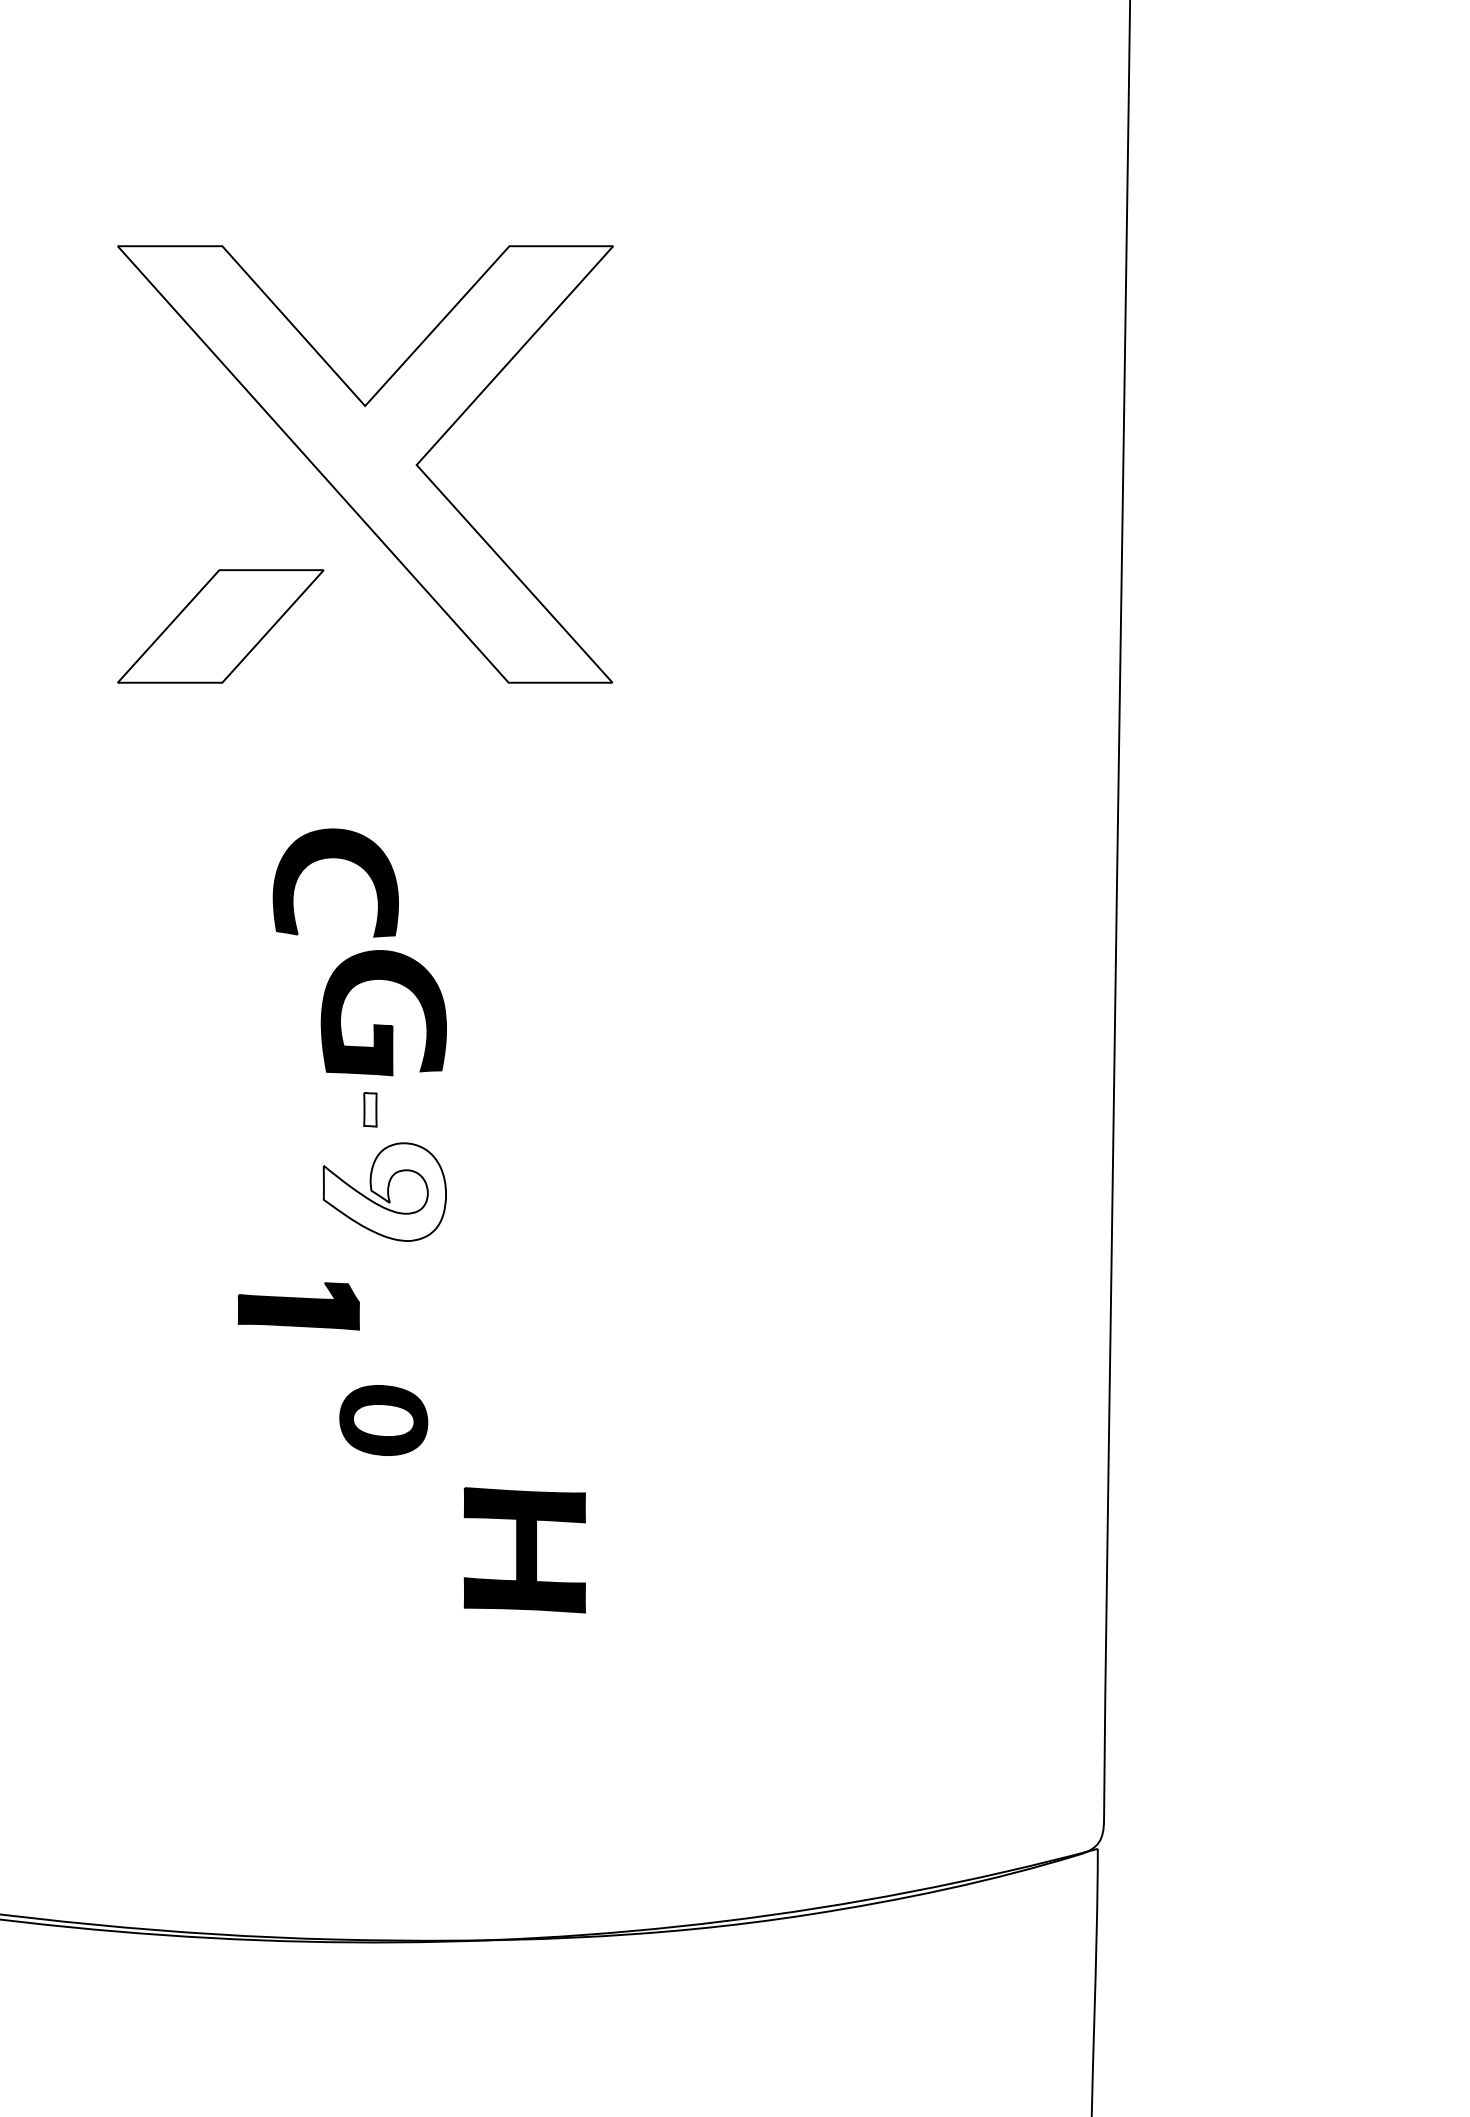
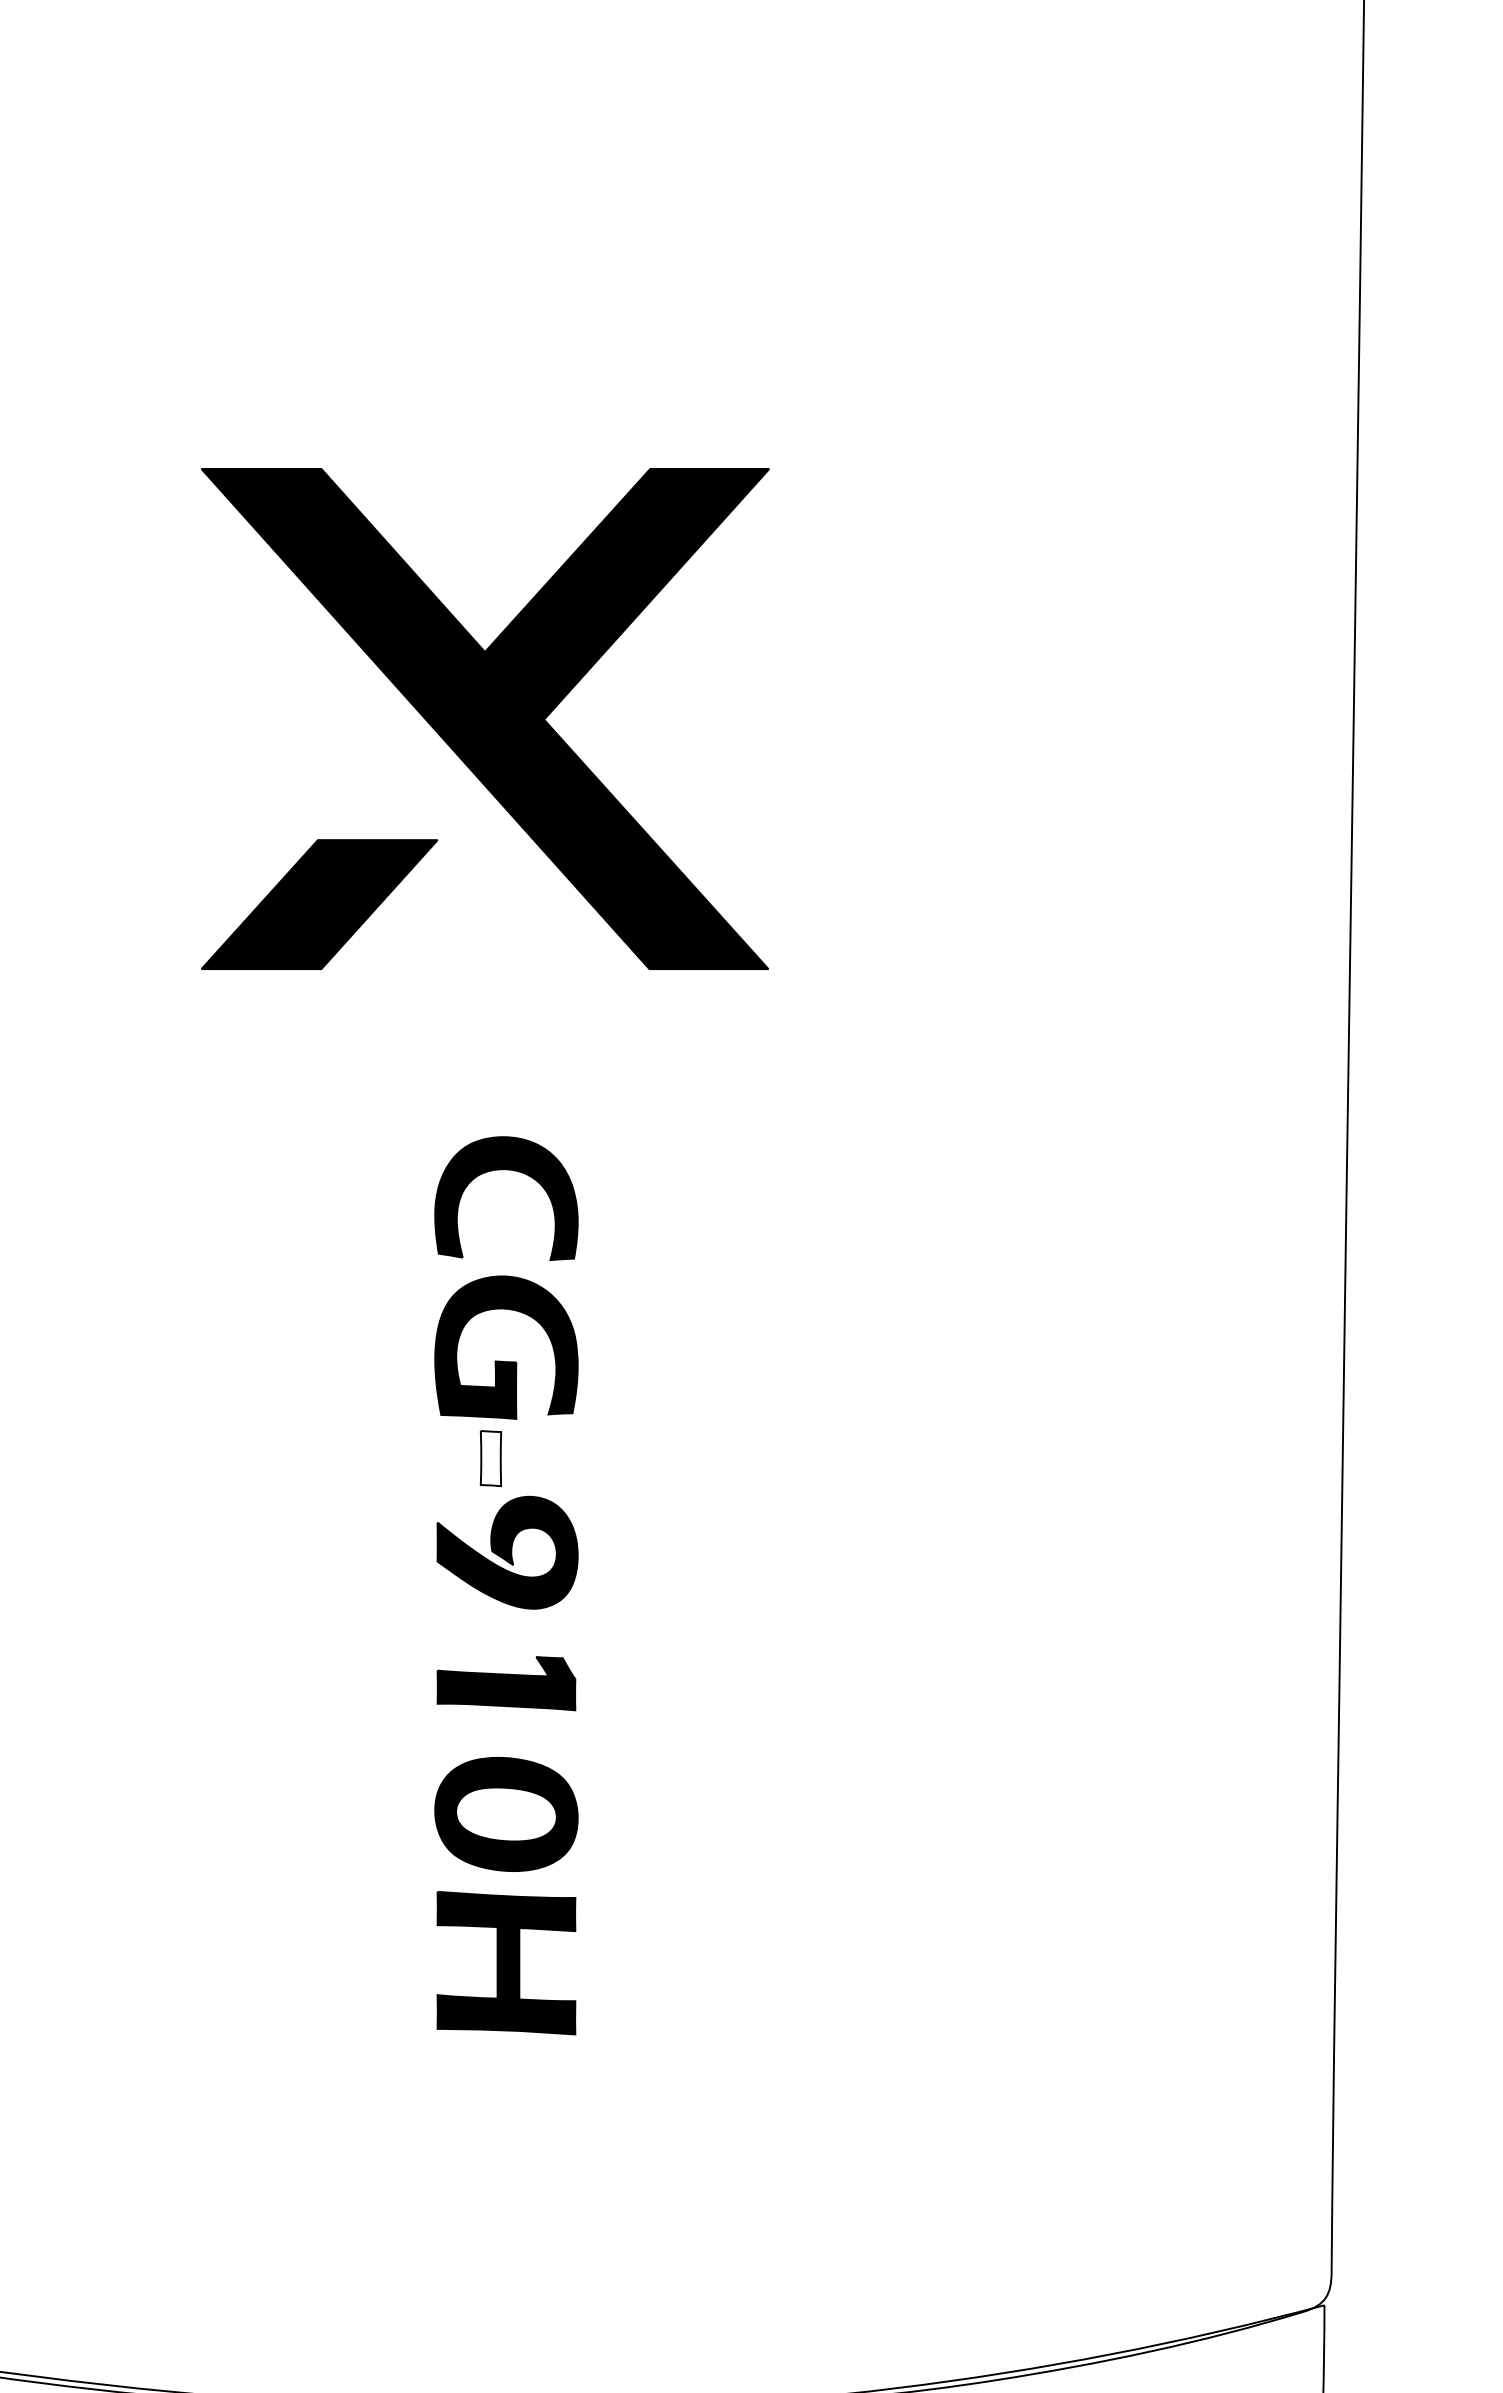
fill: (365, 464) -> (485, 719), added
fill: (220, 626) -> (319, 904), added
part: (335, 858) -> (506, 1170), moved
part: (370, 1109) -> (491, 1458), size x1.43
fill: (384, 1192) -> (507, 1553), added
part: (298, 1306) -> (506, 1683), moved
part: (383, 1420) -> (506, 1814), size x1.43
part: (524, 1550) -> (506, 1963), moved

